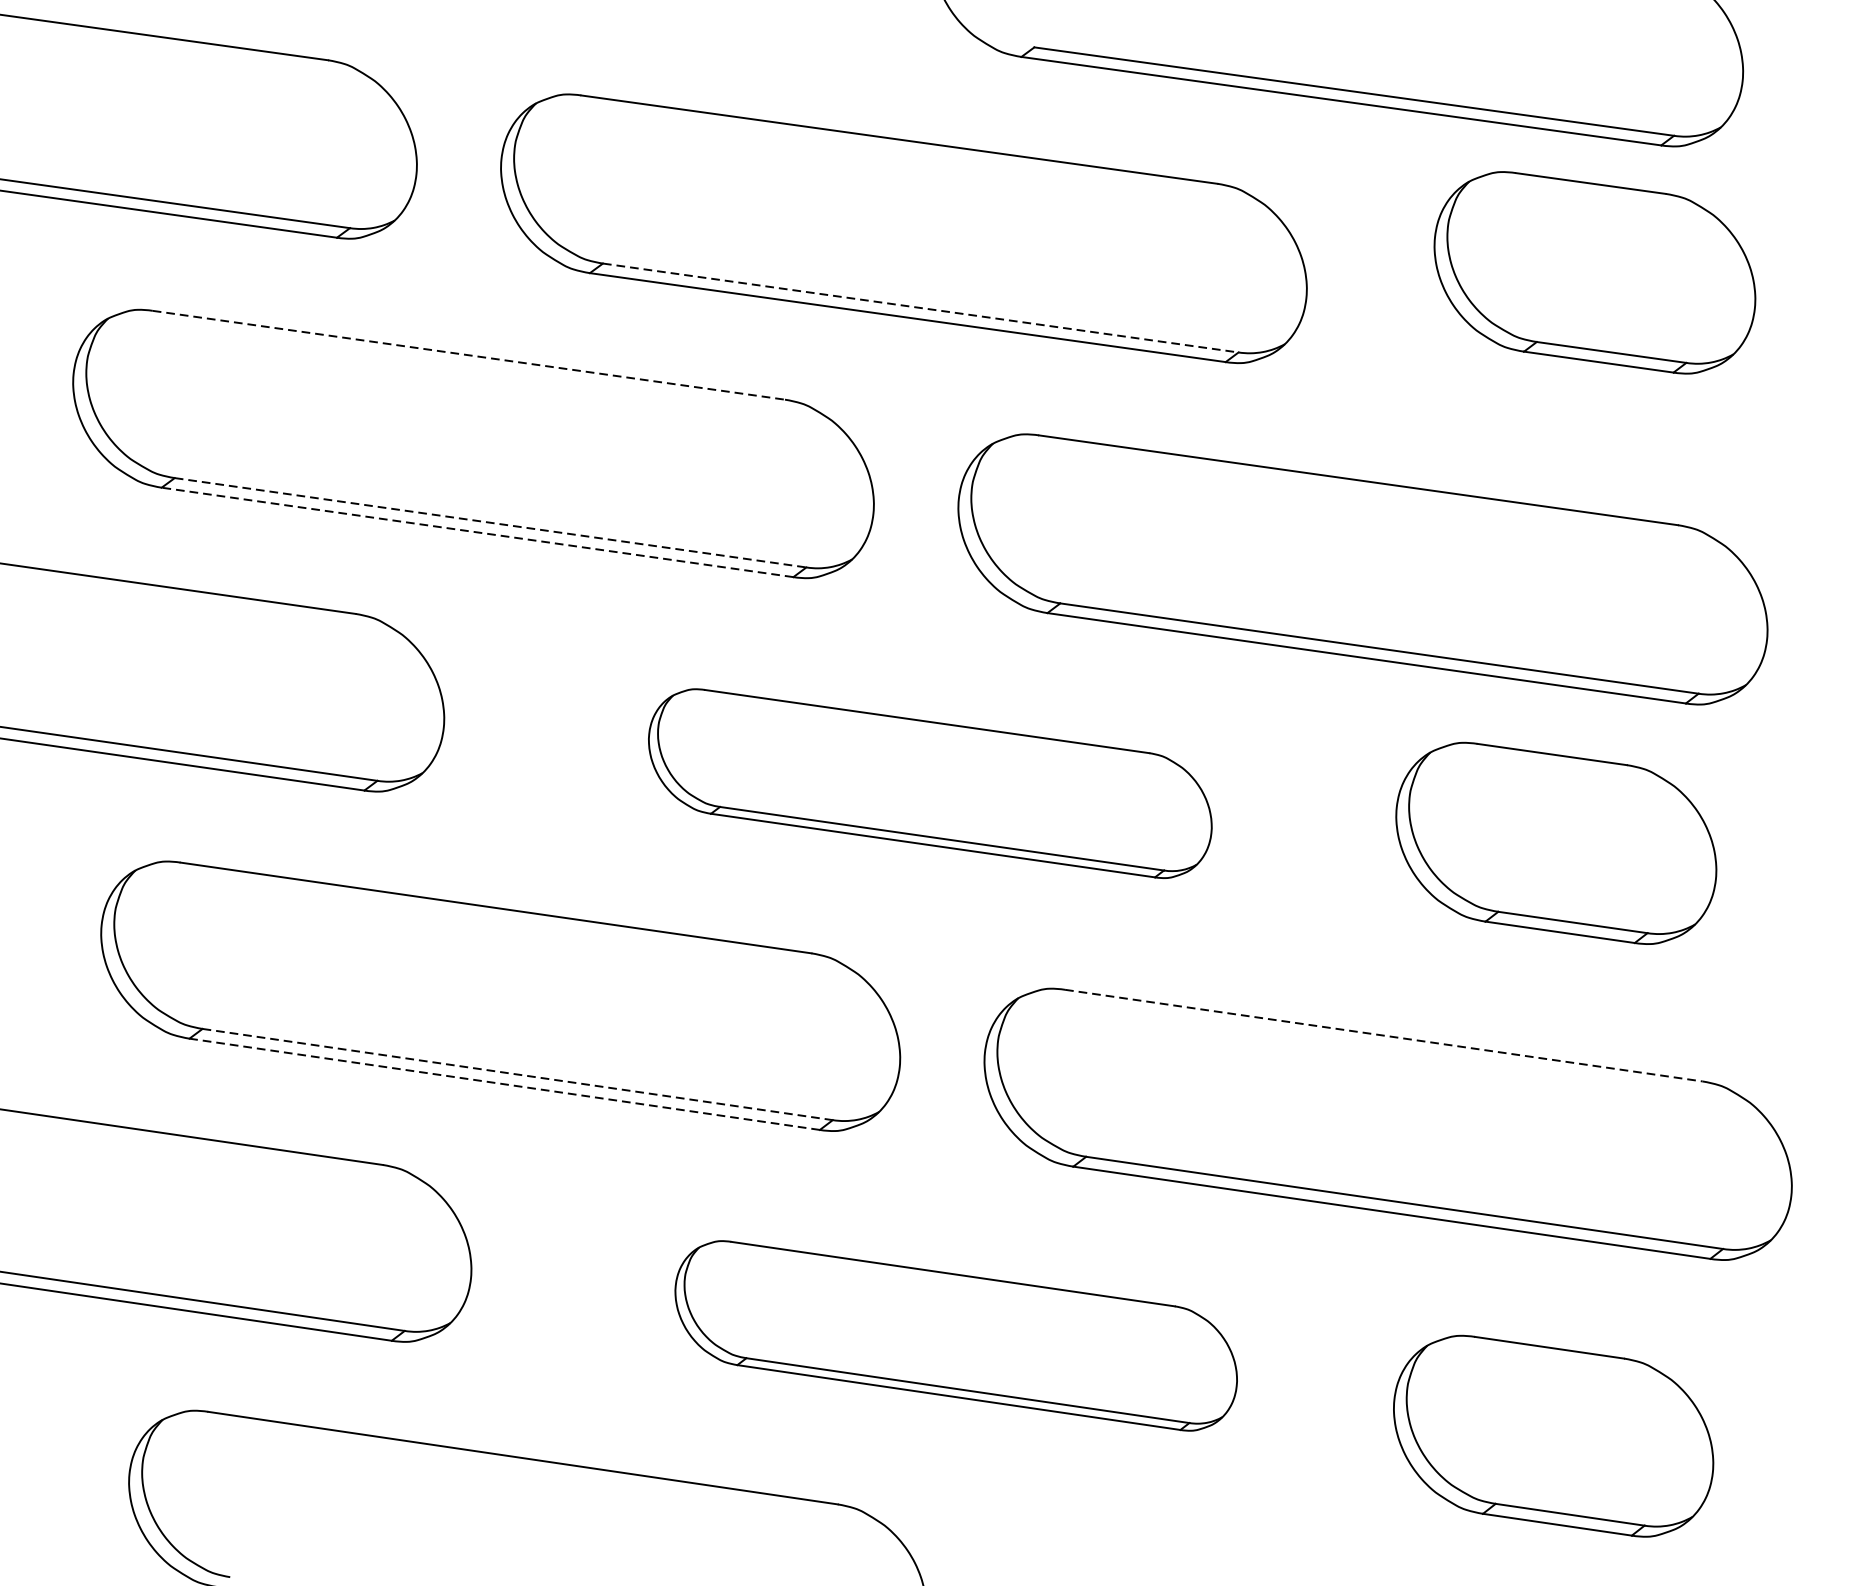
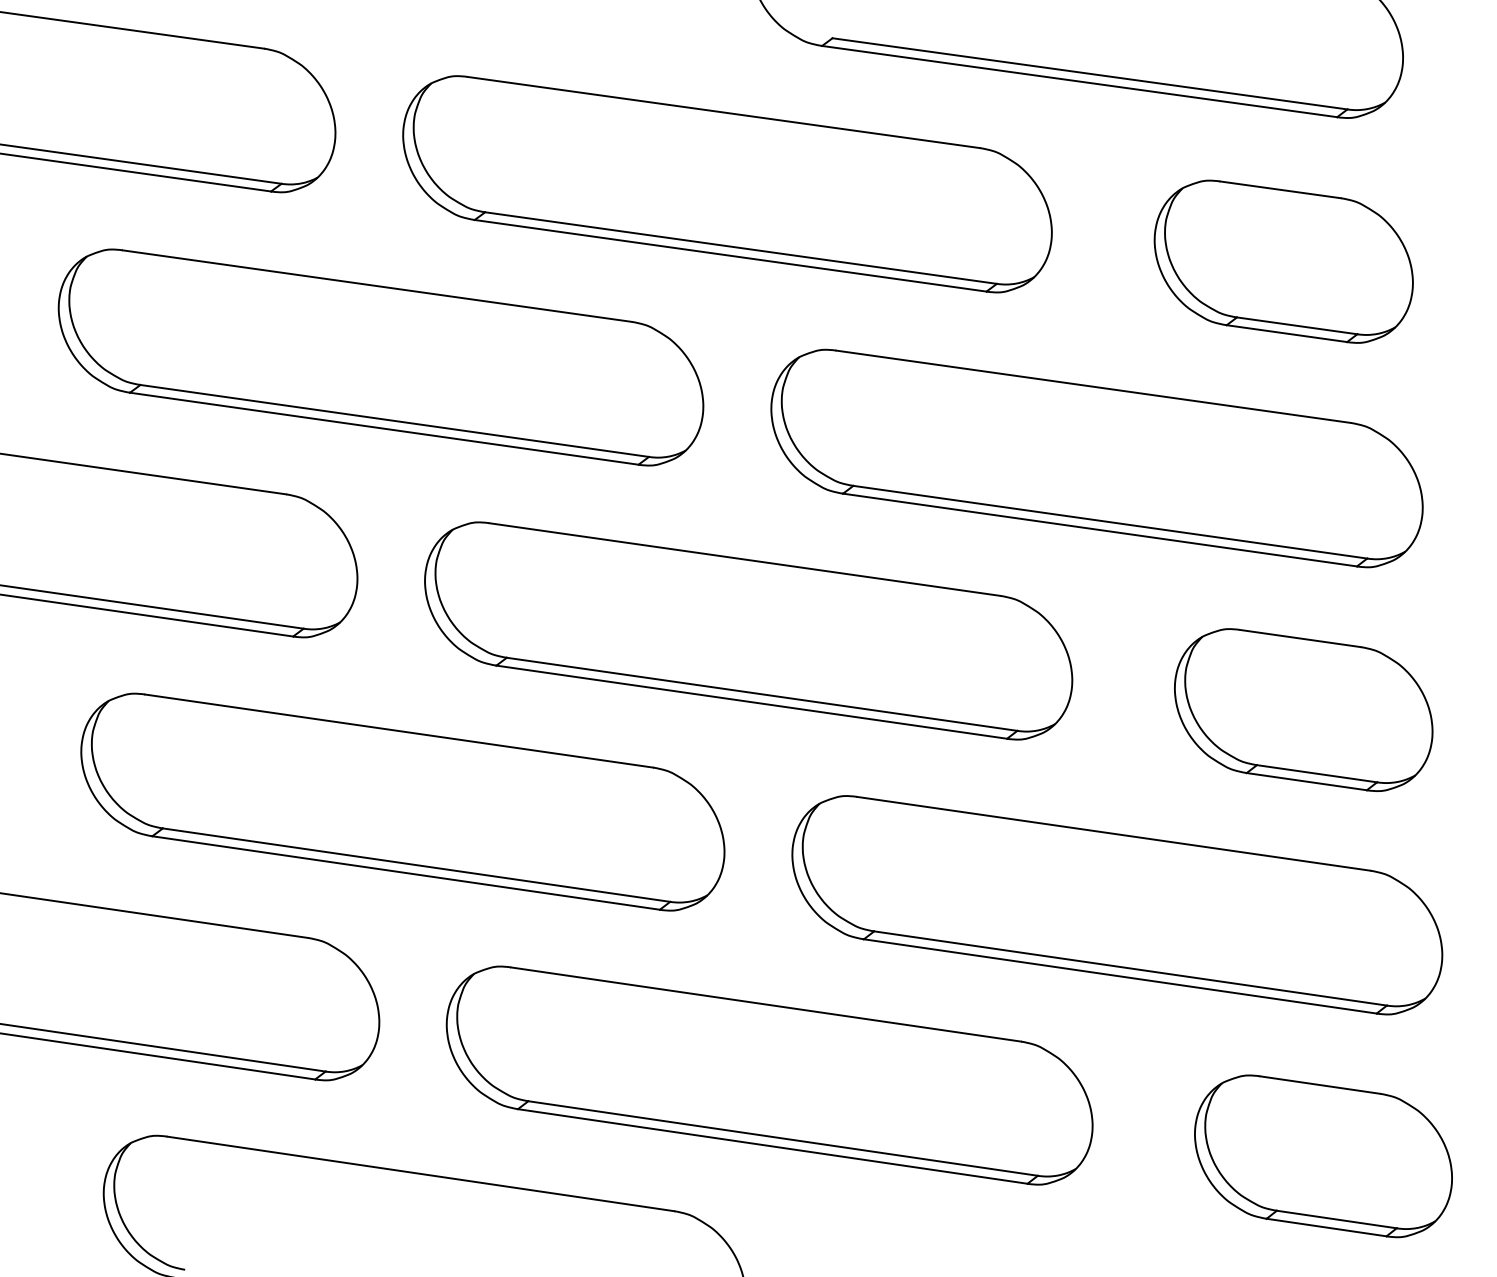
part: (1594, 272) -> (1283, 261), moved
line: (921, 308) -> (741, 248), dashed -> solid
line: (469, 355) -> (377, 286), dashed -> solid
line: (490, 522) -> (394, 420), dashed -> solid
line: (477, 532) -> (384, 428), dashed -> solid
part: (930, 783) -> (748, 630), size x1.43
part: (1556, 842) -> (1303, 709), moved
line: (1384, 1035) -> (1114, 833), dashed -> solid
line: (518, 1074) -> (417, 865), dashed -> solid
line: (503, 1083) -> (405, 872), dashed -> solid
part: (956, 1335) -> (769, 1075), size x1.43
part: (1553, 1436) -> (1323, 1156), moved

